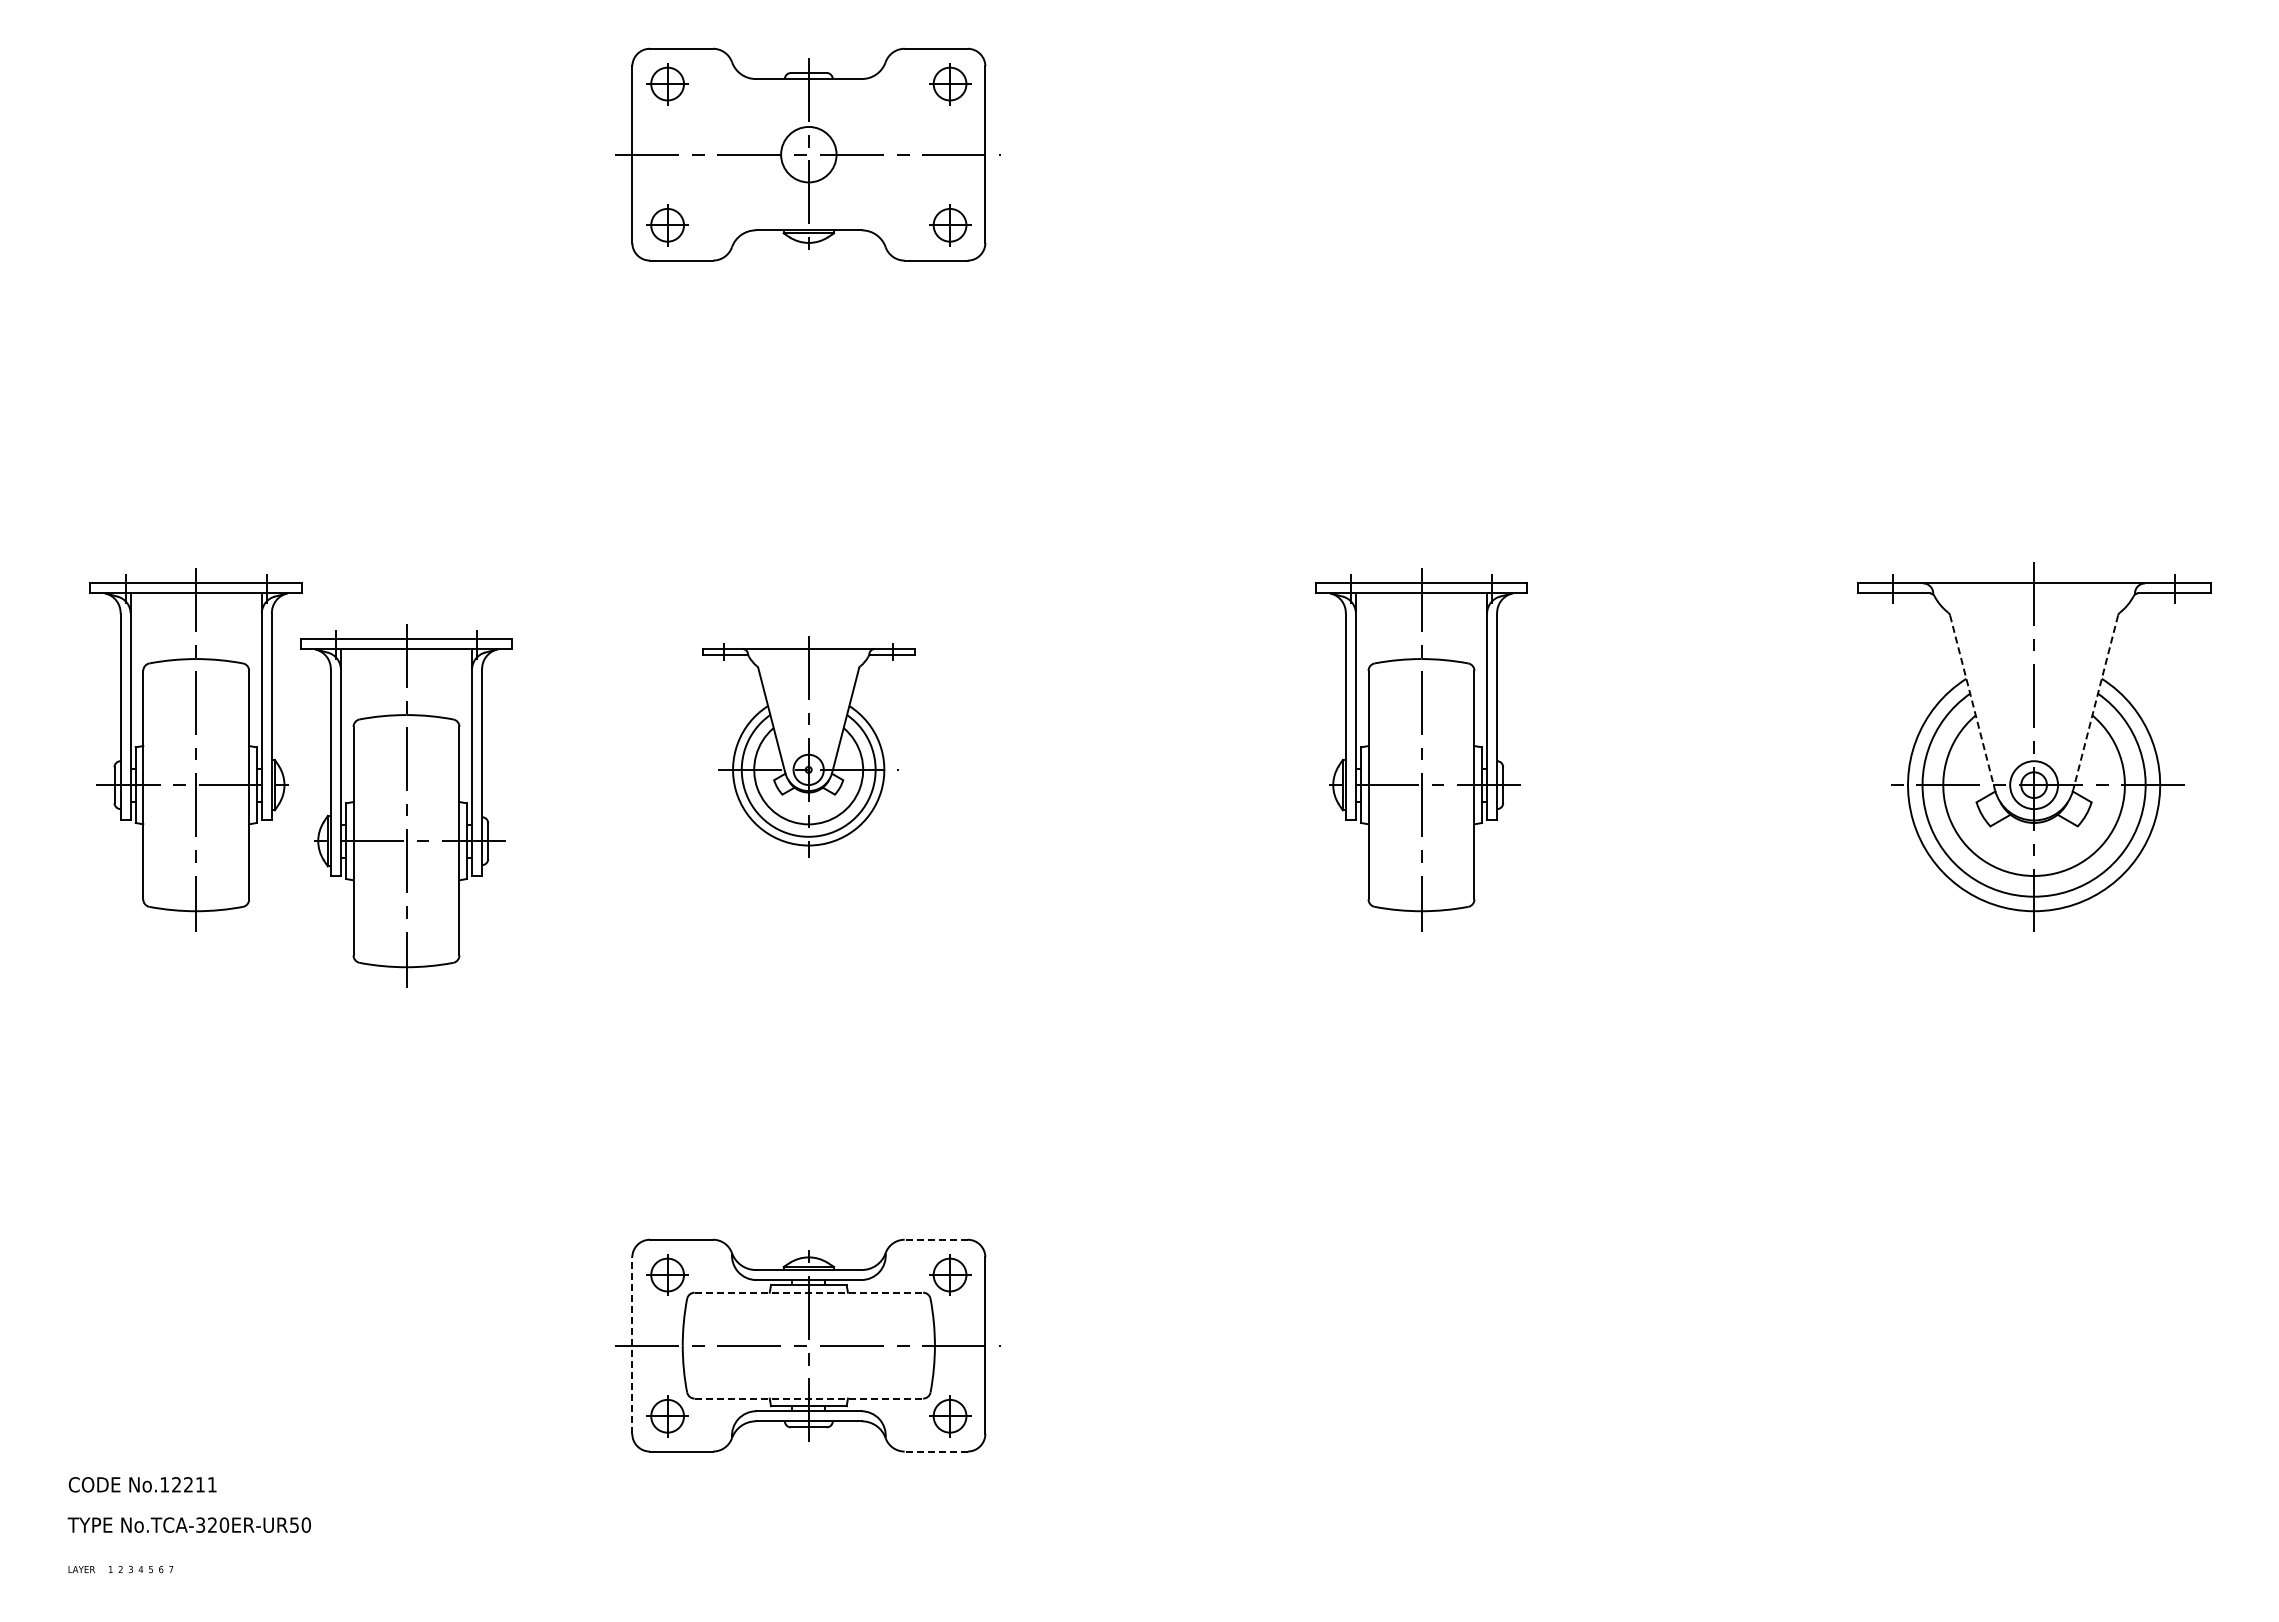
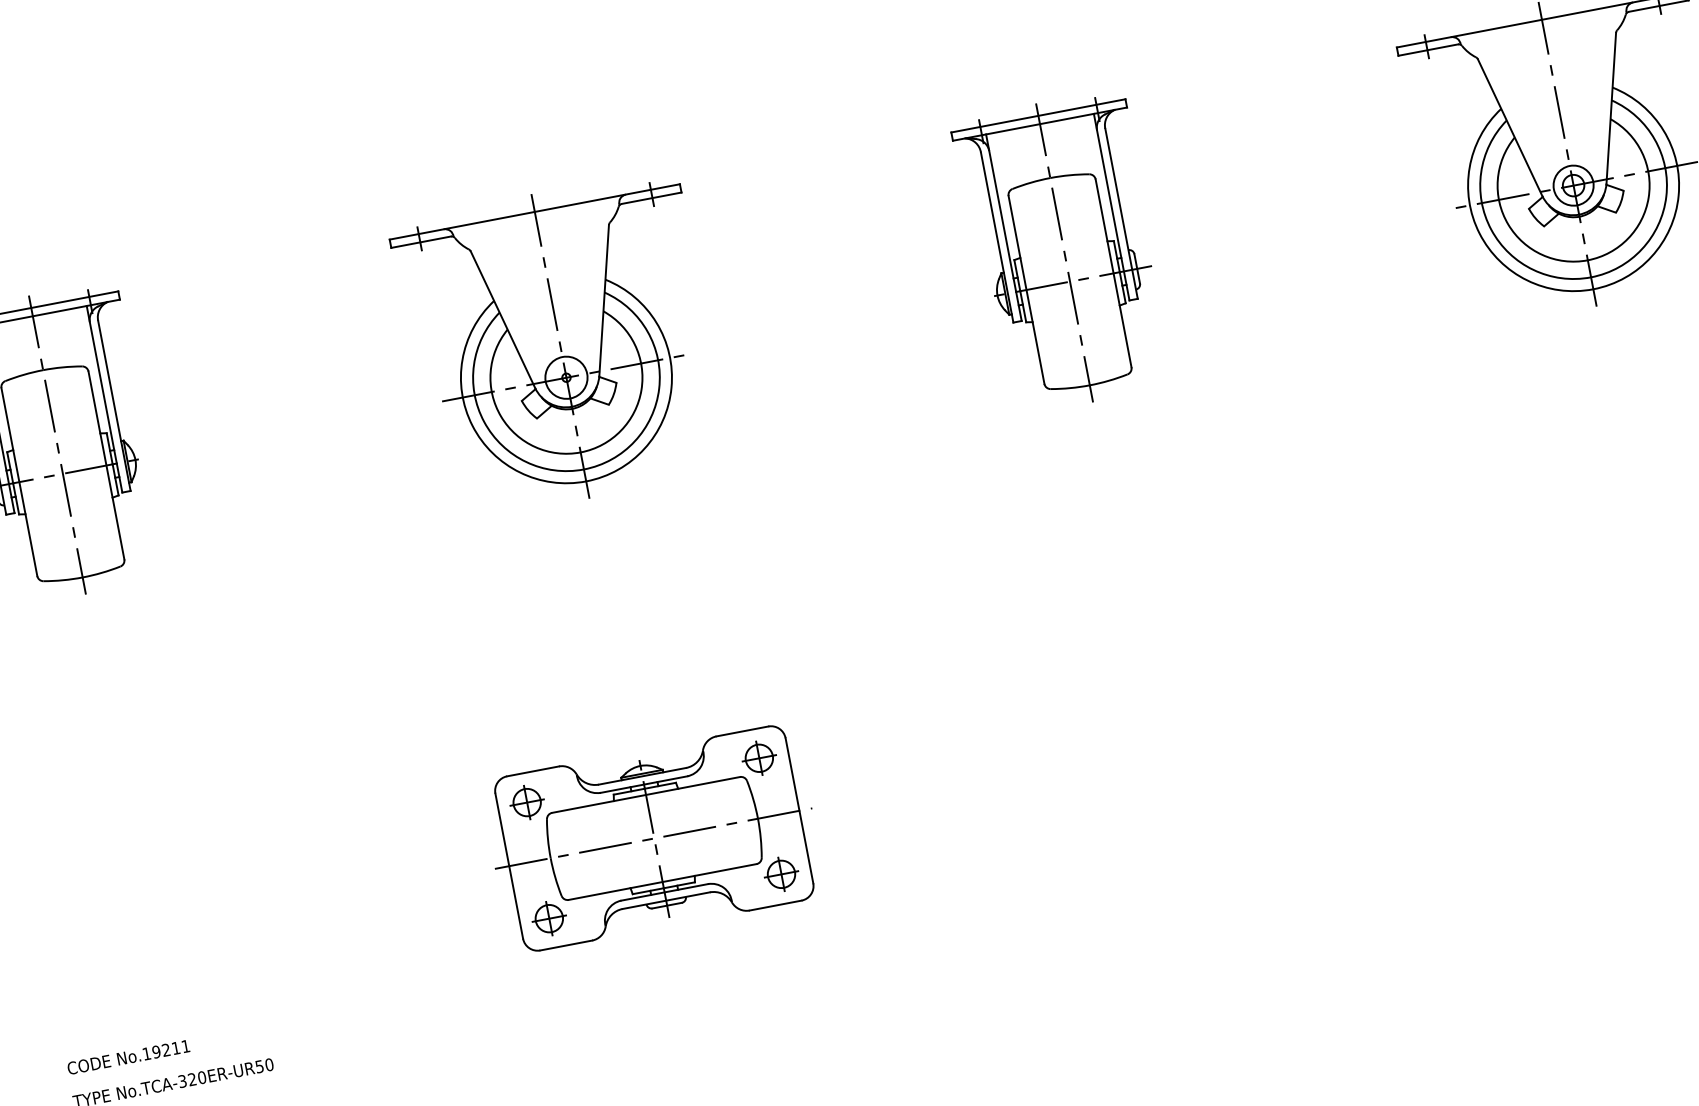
line: (1972, 703) -> (1510, 128), dashed -> solid
line: (2095, 703) -> (1611, 108), dashed -> solid
part: (808, 746) -> (560, 346), size x1.67
part: (406, 805) -> (238, 457), removed
line: (936, 1239) -> (742, 731), dashed -> solid
line: (809, 1292) -> (646, 794), dashed -> solid
line: (632, 1345) -> (509, 866), dashed -> solid
line: (809, 1398) -> (663, 881), dashed -> solid
line: (936, 1451) -> (775, 905), dashed -> solid
text: (176, 1484) -> (156, 1051), No.12211 -> No.19211

